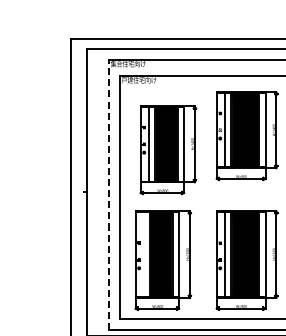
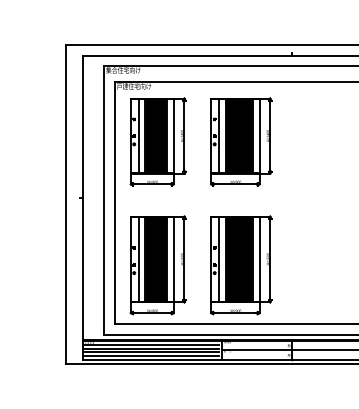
part: (167, 149) -> (157, 141), moved
line: (109, 194) -> (104, 199), dashed -> solid
line: (143, 254) -> (138, 259), added

